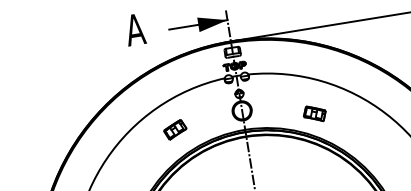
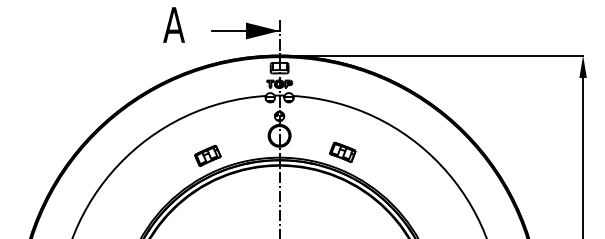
part: (314, 113) -> (342, 151), moved
part: (174, 129) -> (207, 155), moved

